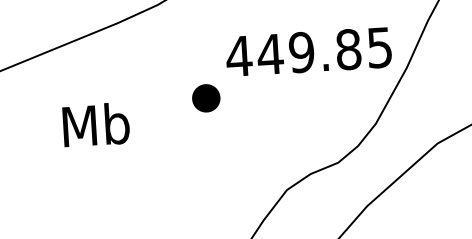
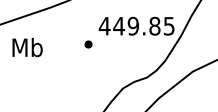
part: (206, 98) -> (88, 44), size x0.62
text: (96, 124) -> (27, 47), moved

